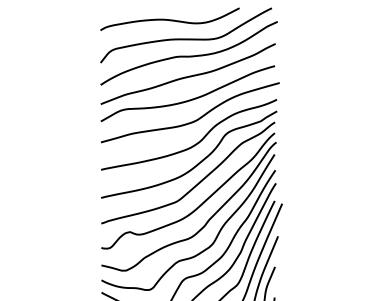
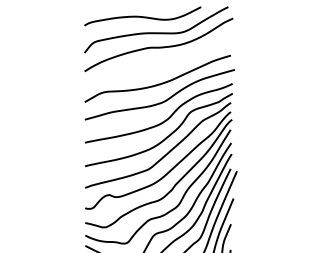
curve: (188, 75) -> (158, 63), removed

